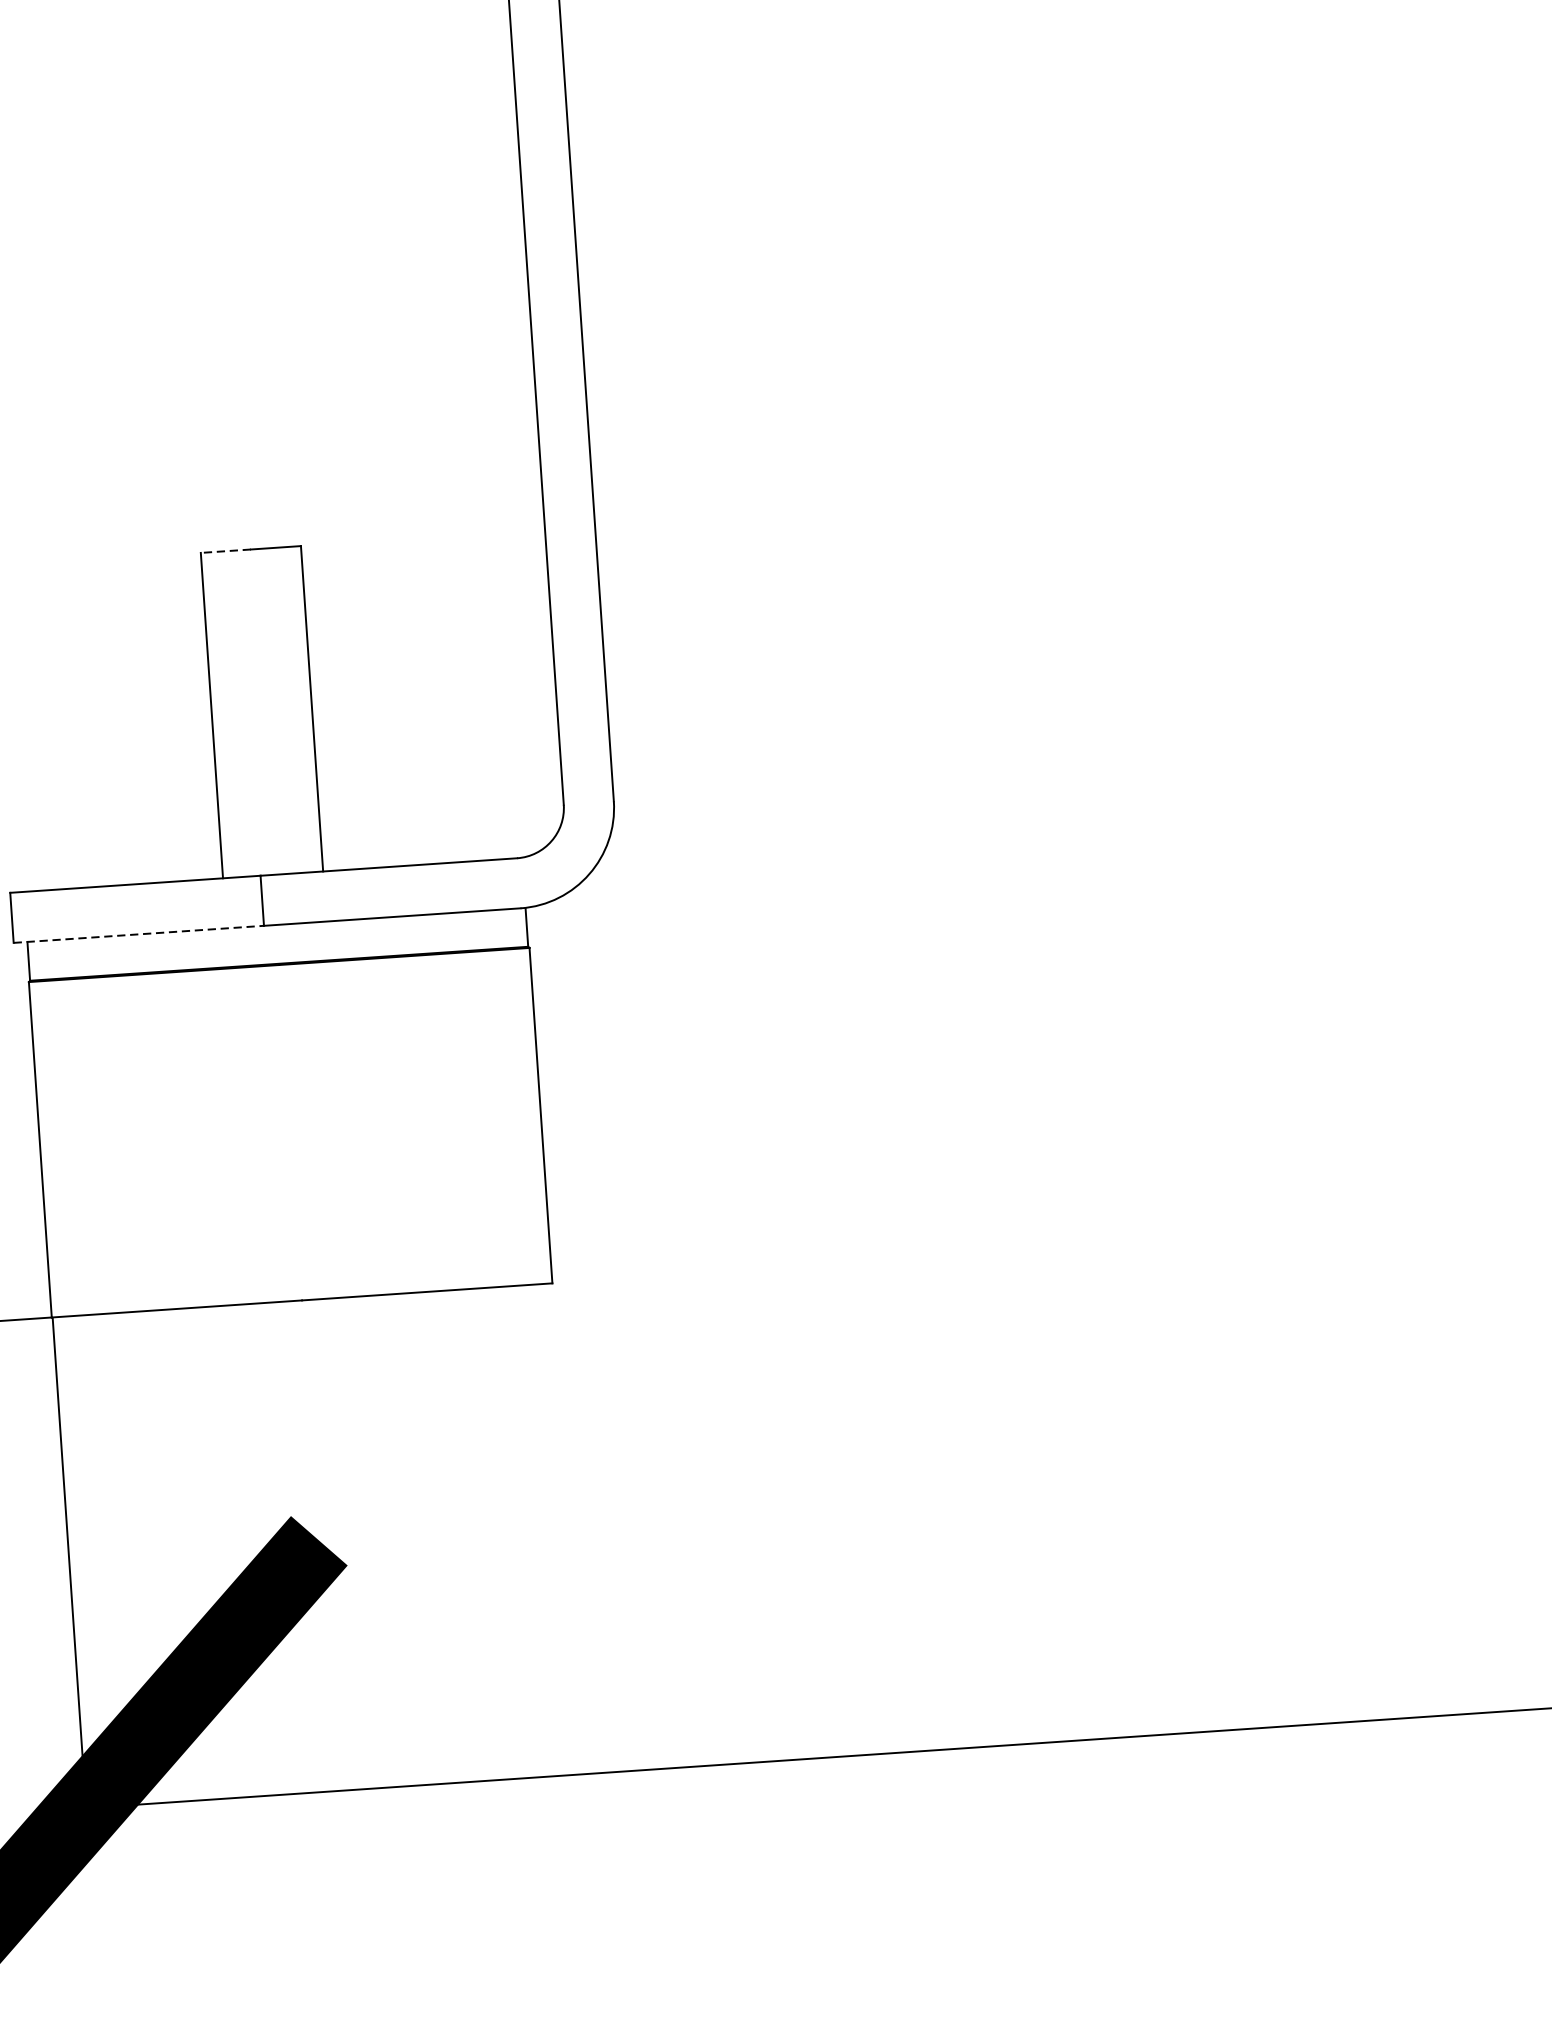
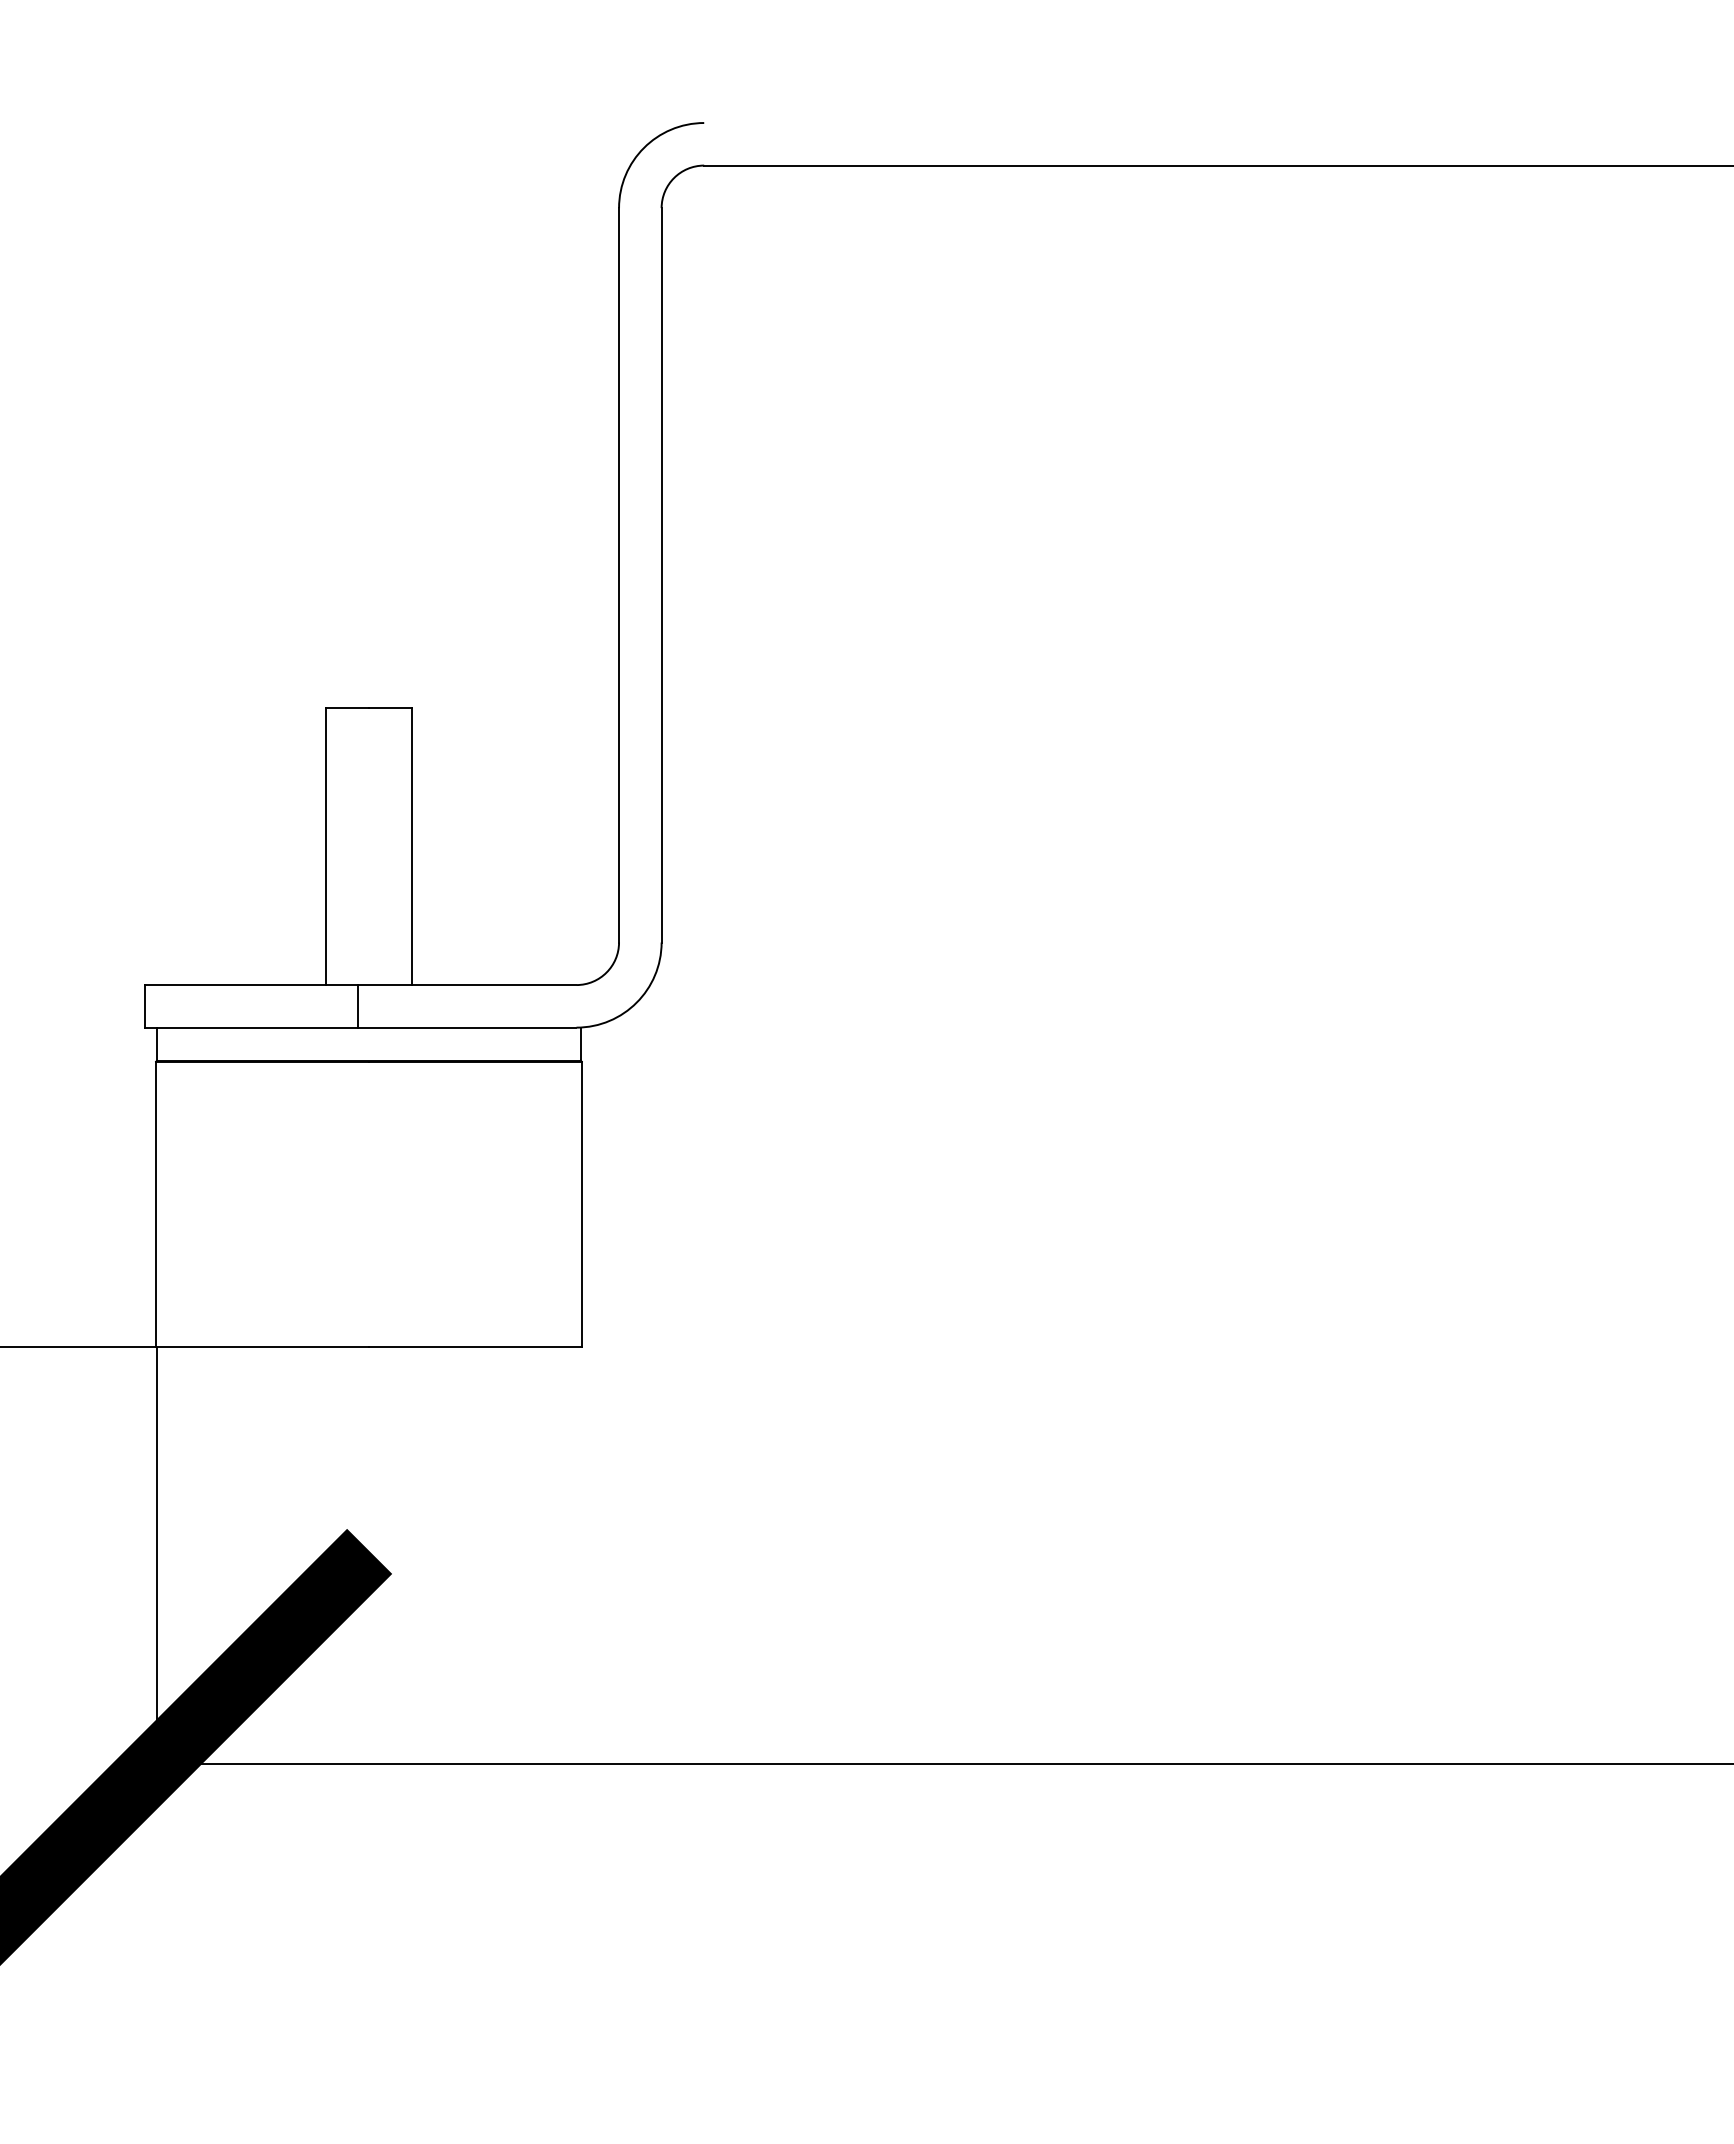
line: (225, 551) -> (347, 708), dashed -> solid
line: (139, 934) -> (252, 1027), dashed -> solid

